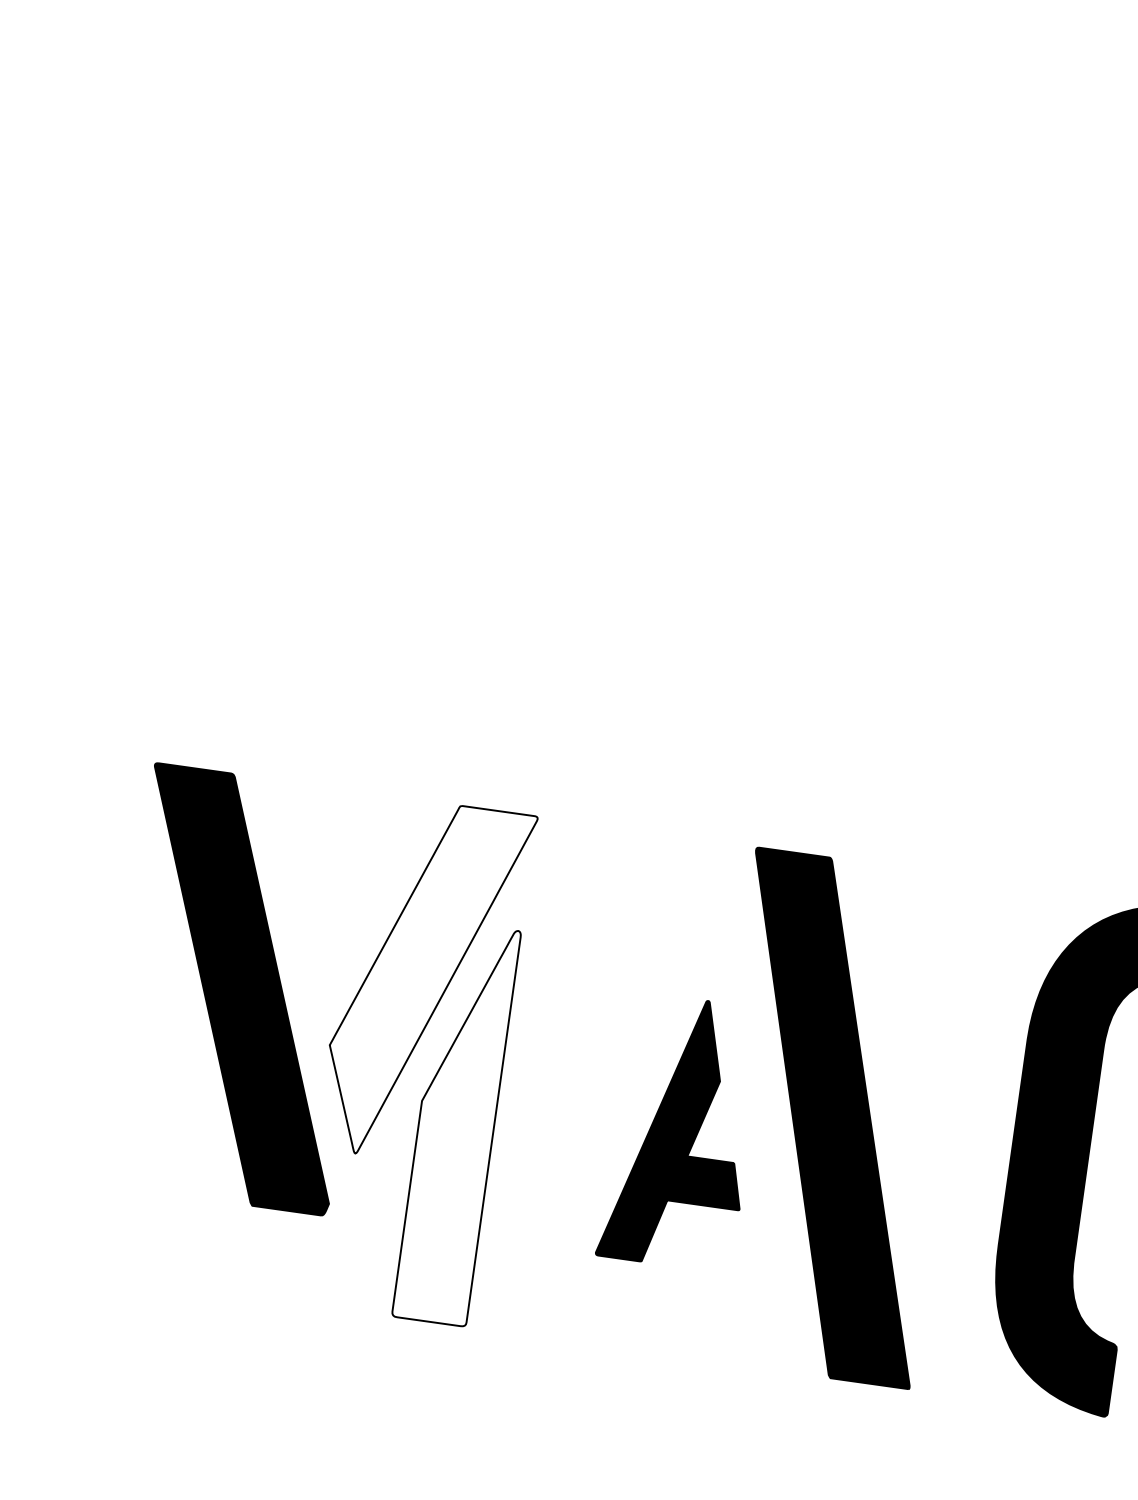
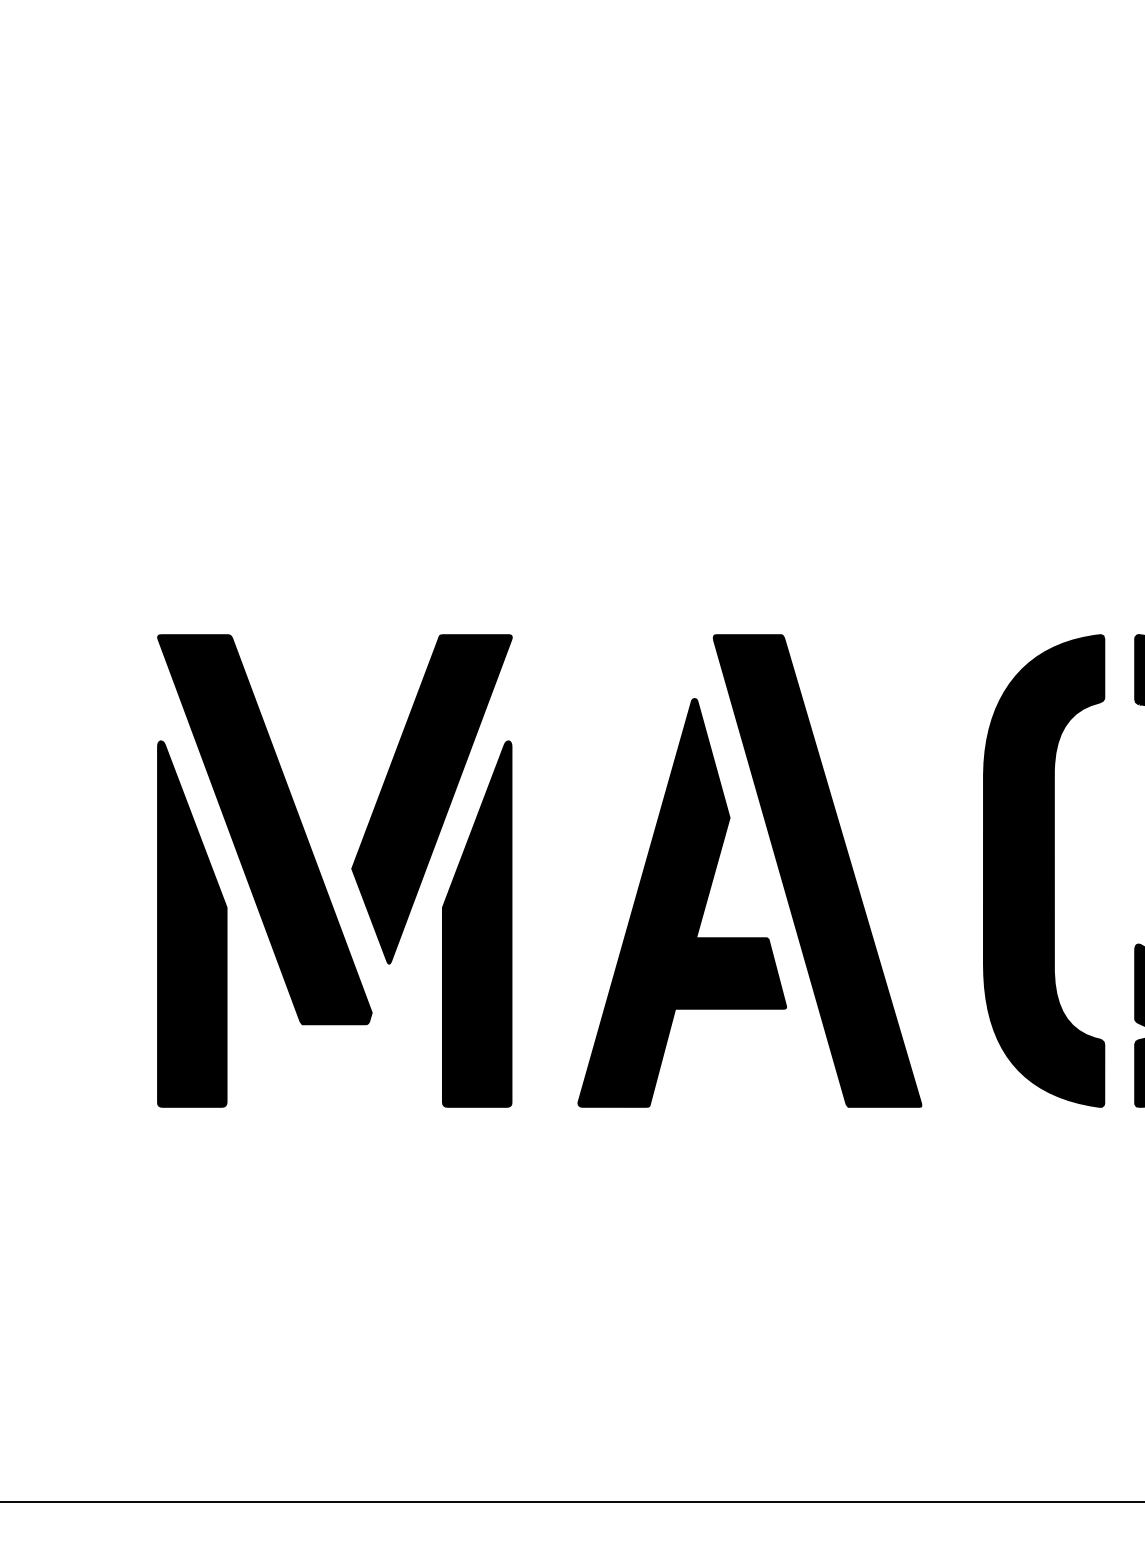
fill: (426, 982) -> (431, 799), added
part: (148, 1080) -> (192, 923), added
fill: (455, 1123) -> (476, 923), added
part: (680, 1131) -> (681, 902), size x1.67

